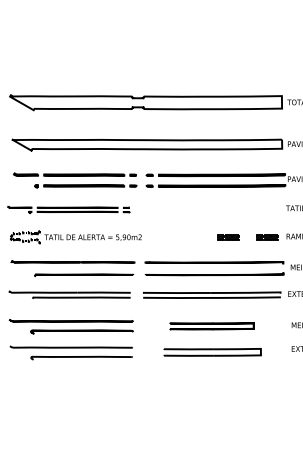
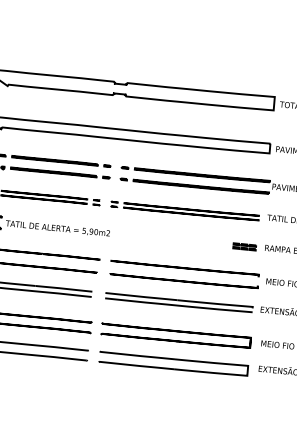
part: (209, 209) -> (185, 210), added
part: (228, 237) -> (202, 242), removed
part: (211, 326) -> (175, 336), size x1.67
part: (212, 352) -> (173, 364), size x1.43

